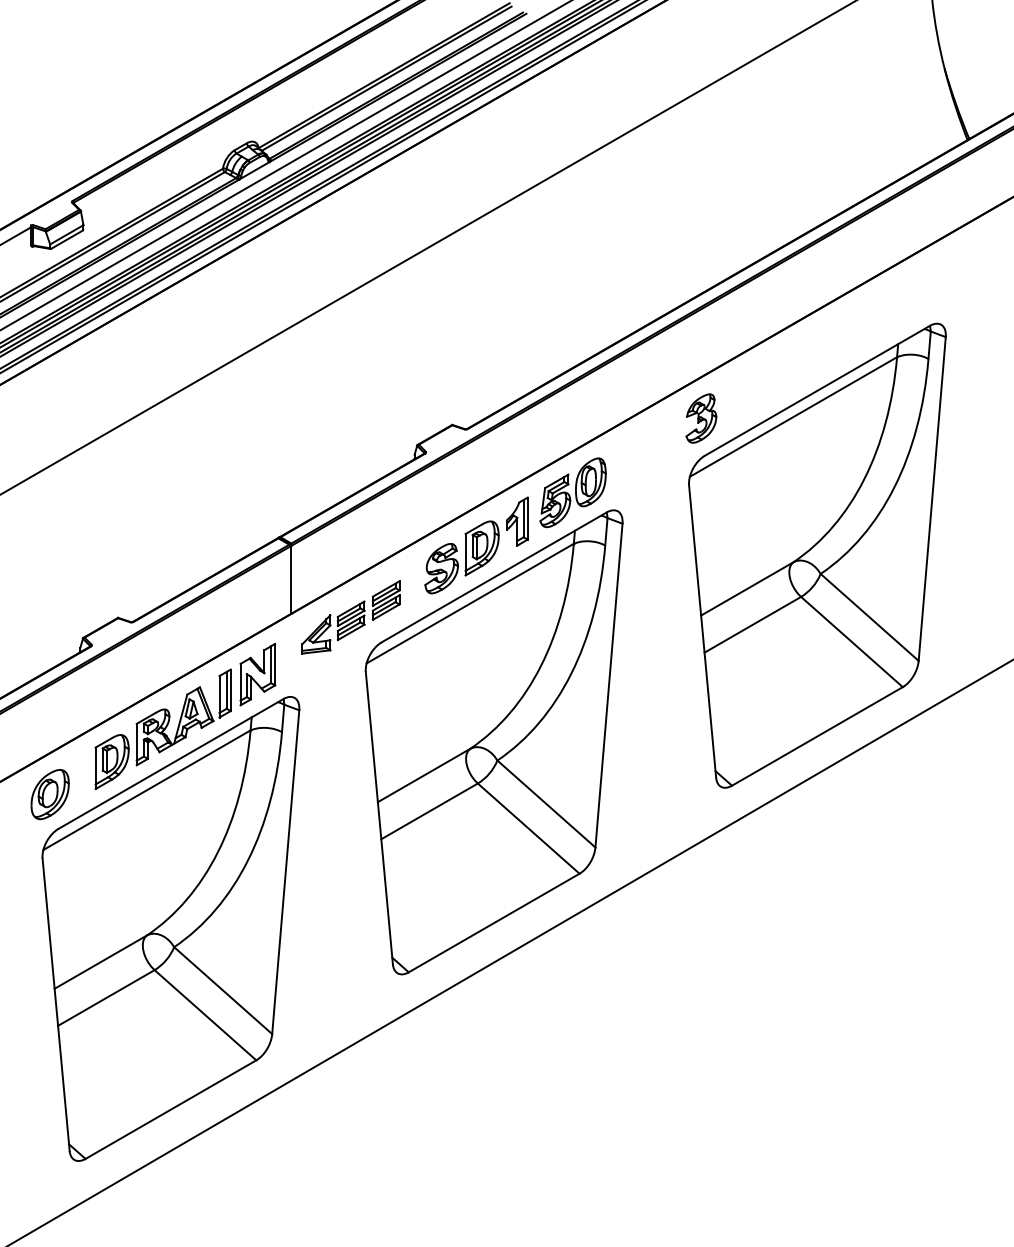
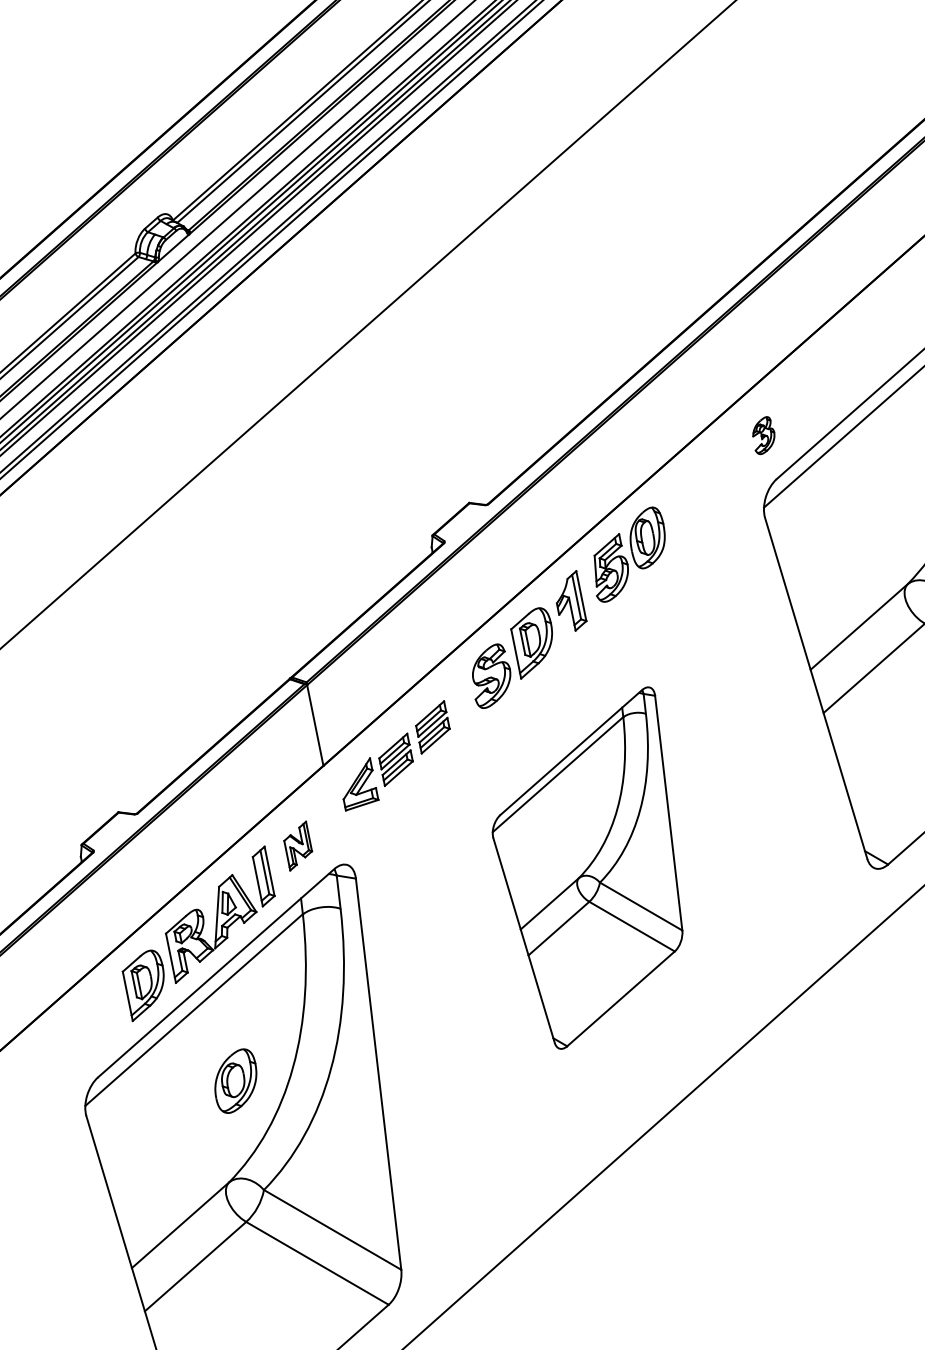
part: (701, 418) -> (763, 435), size x0.6
part: (257, 674) -> (297, 846), size x0.6
part: (493, 742) -> (594, 870), size x0.6
part: (49, 794) -> (235, 1081), moved

